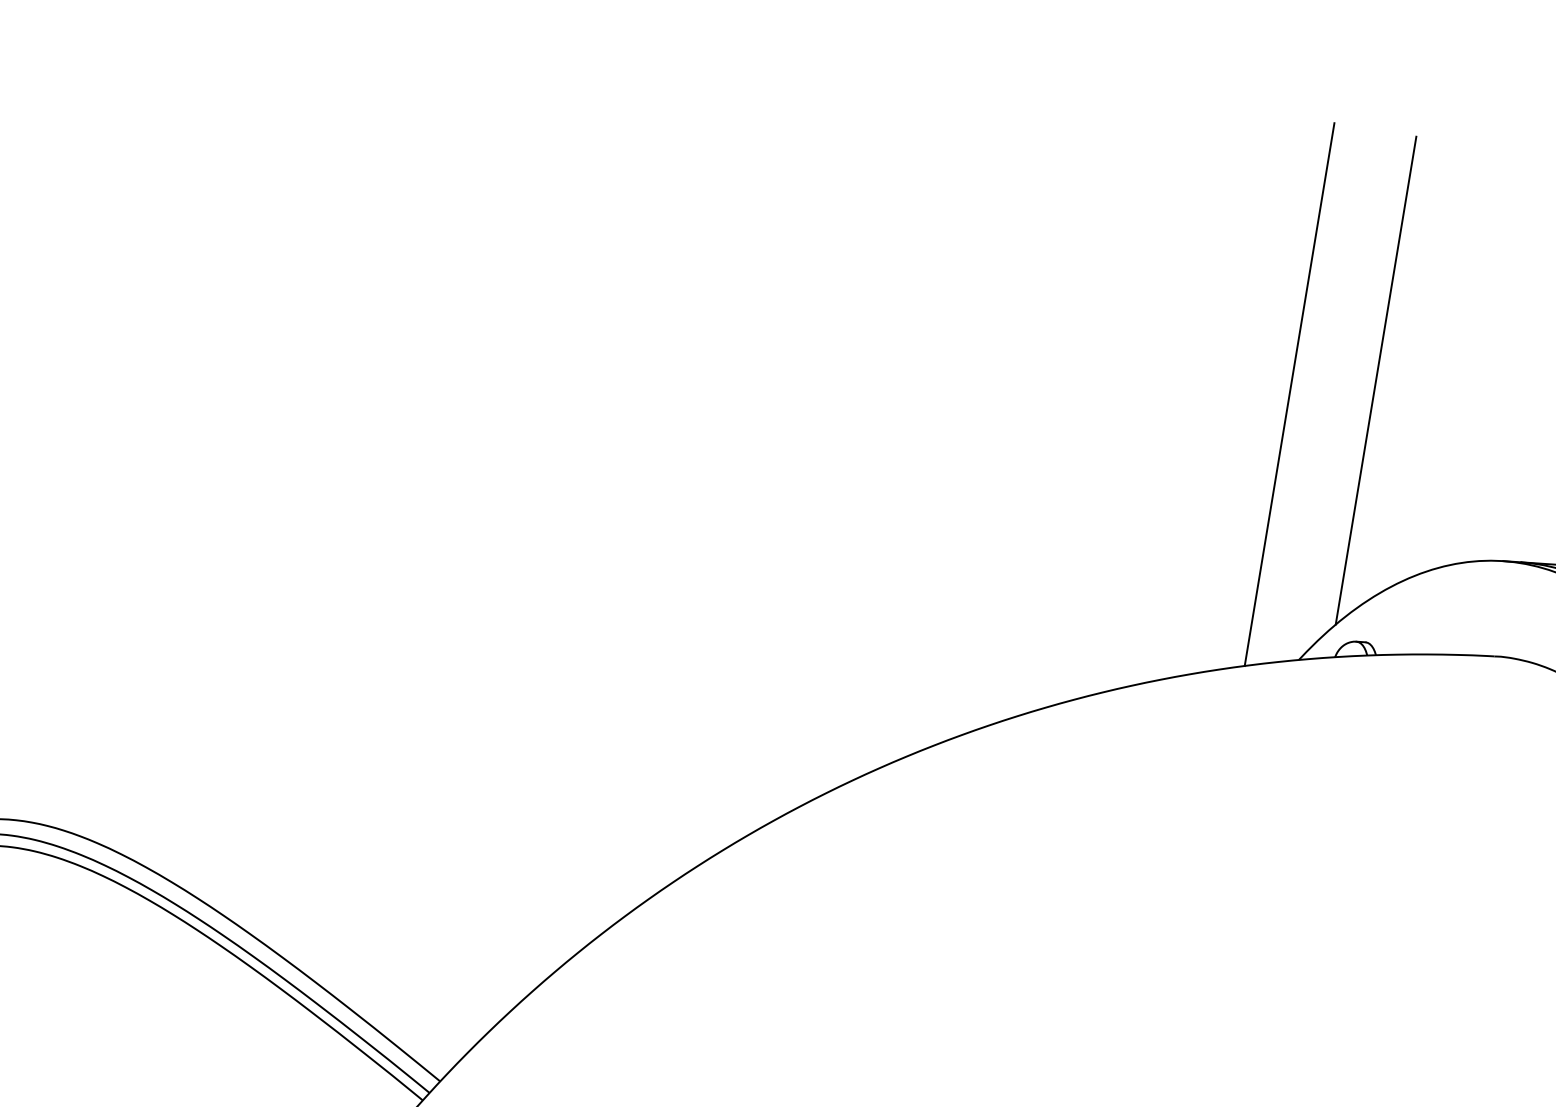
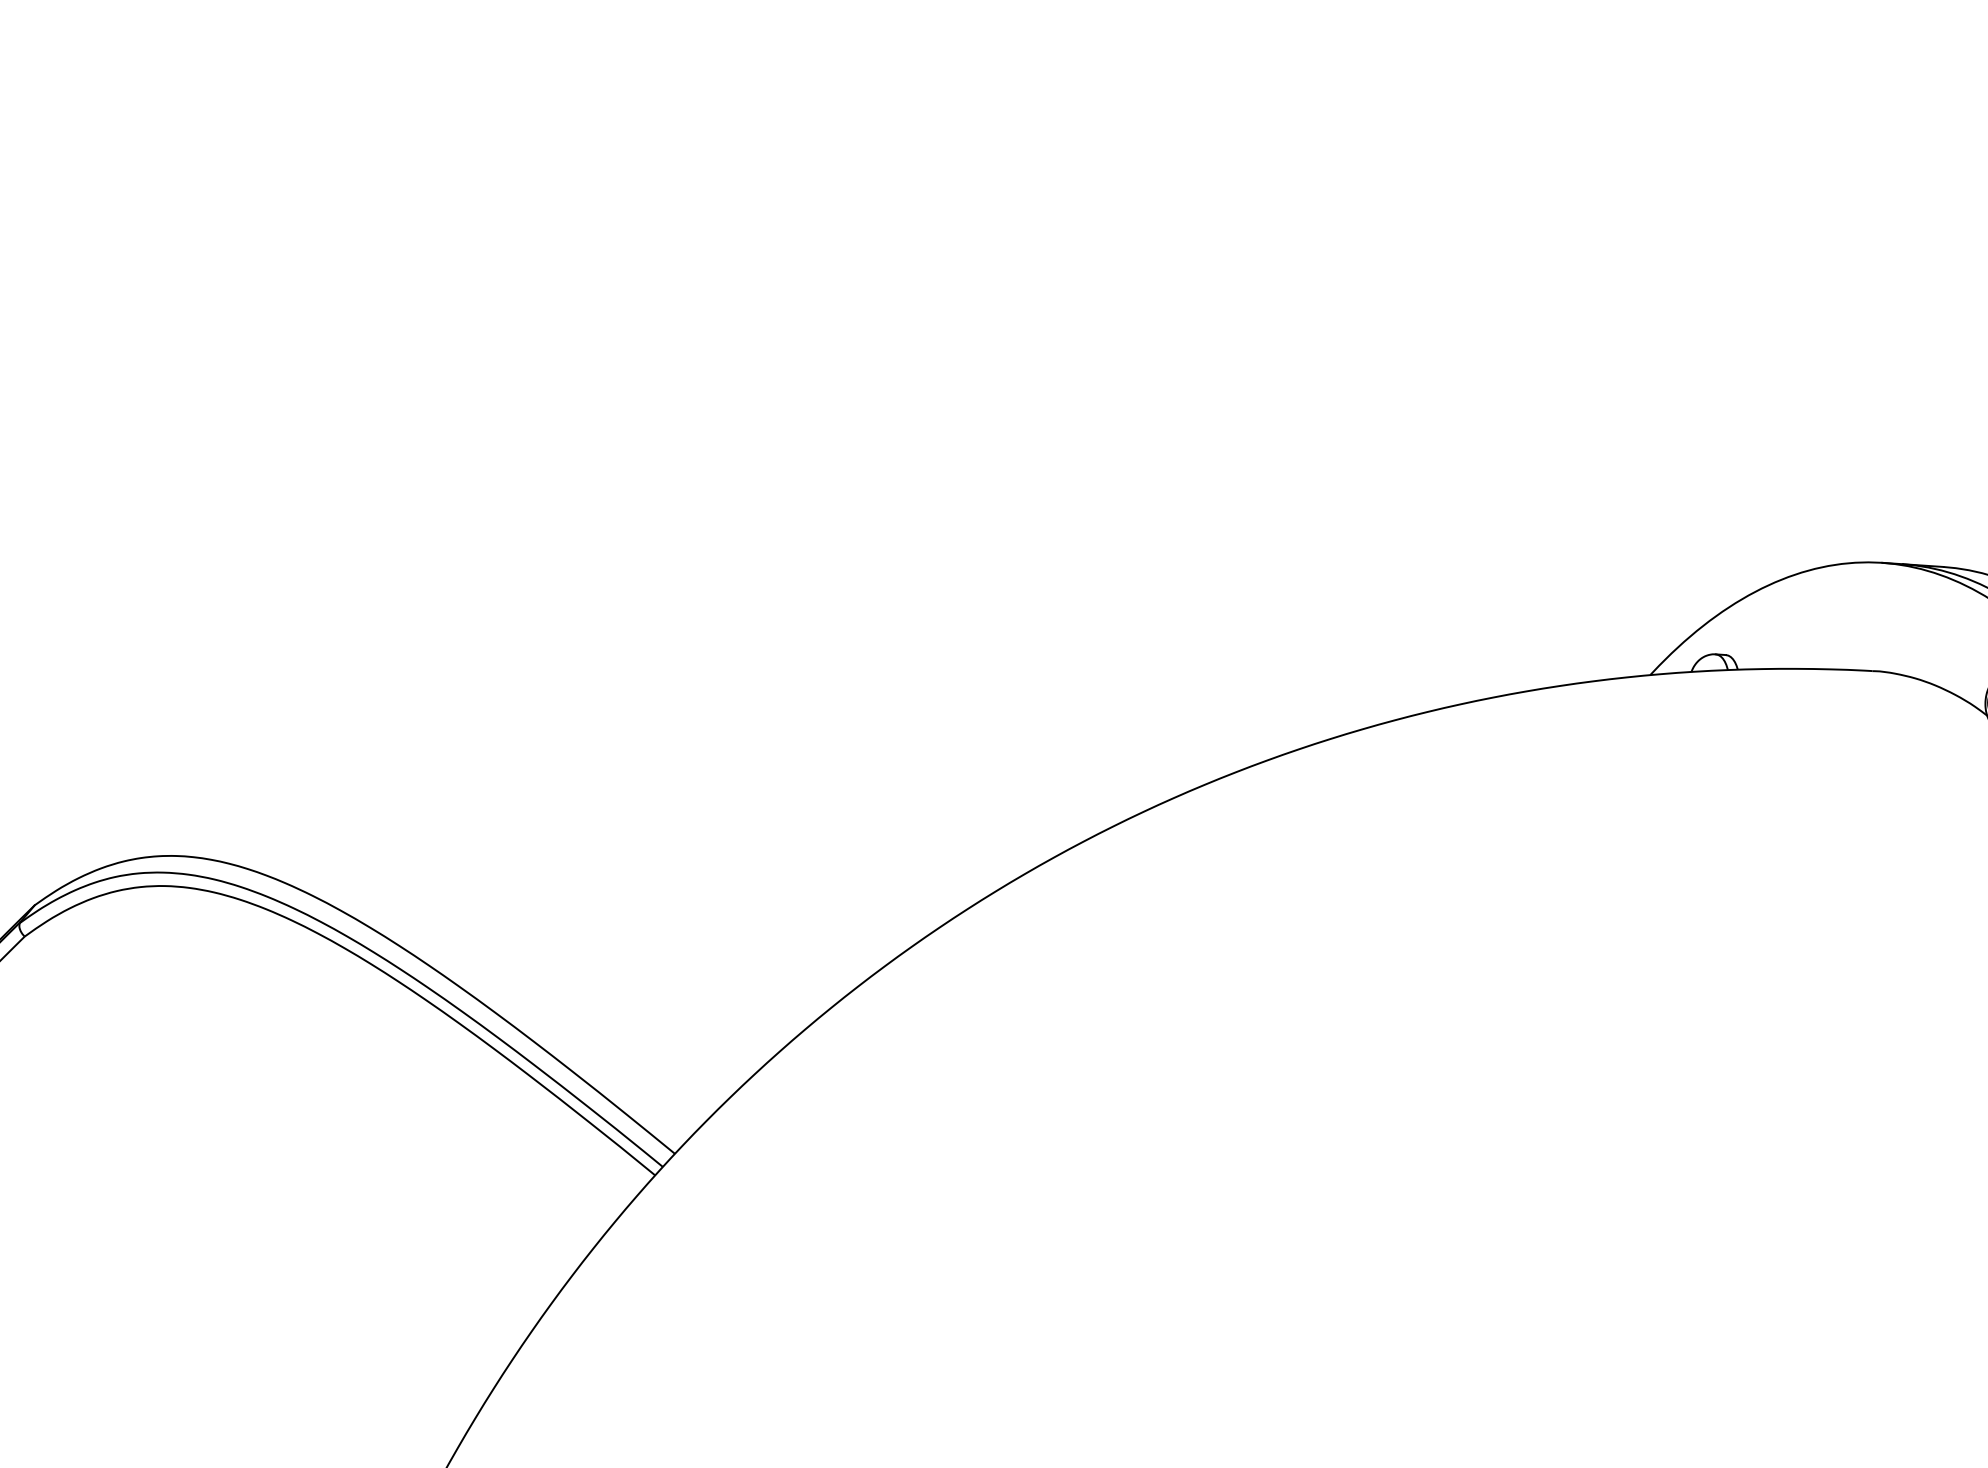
line: (1375, 380) -> (1737, 357), removed
line: (1289, 394) -> (1639, 373), removed

